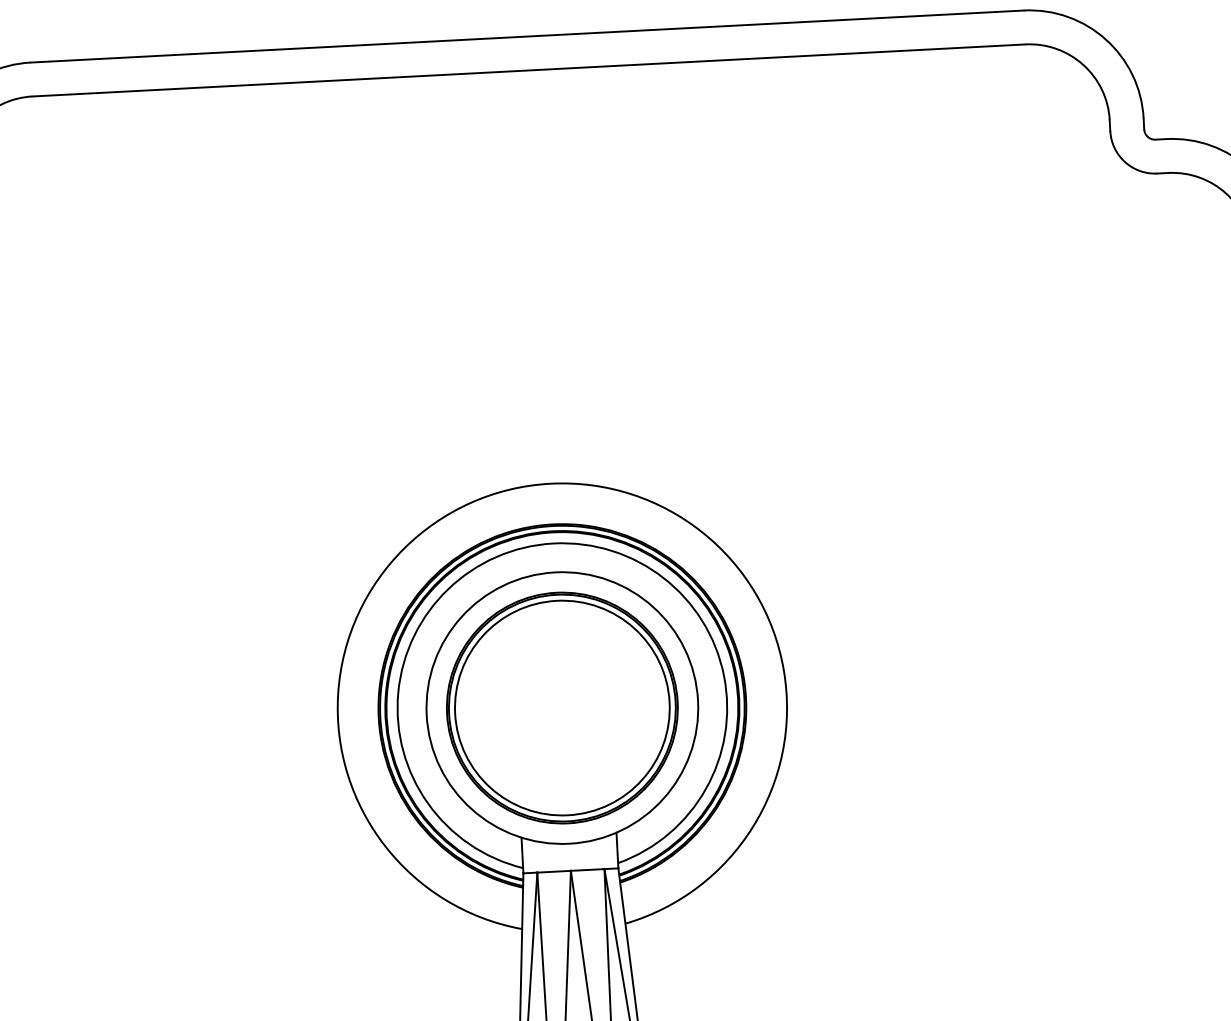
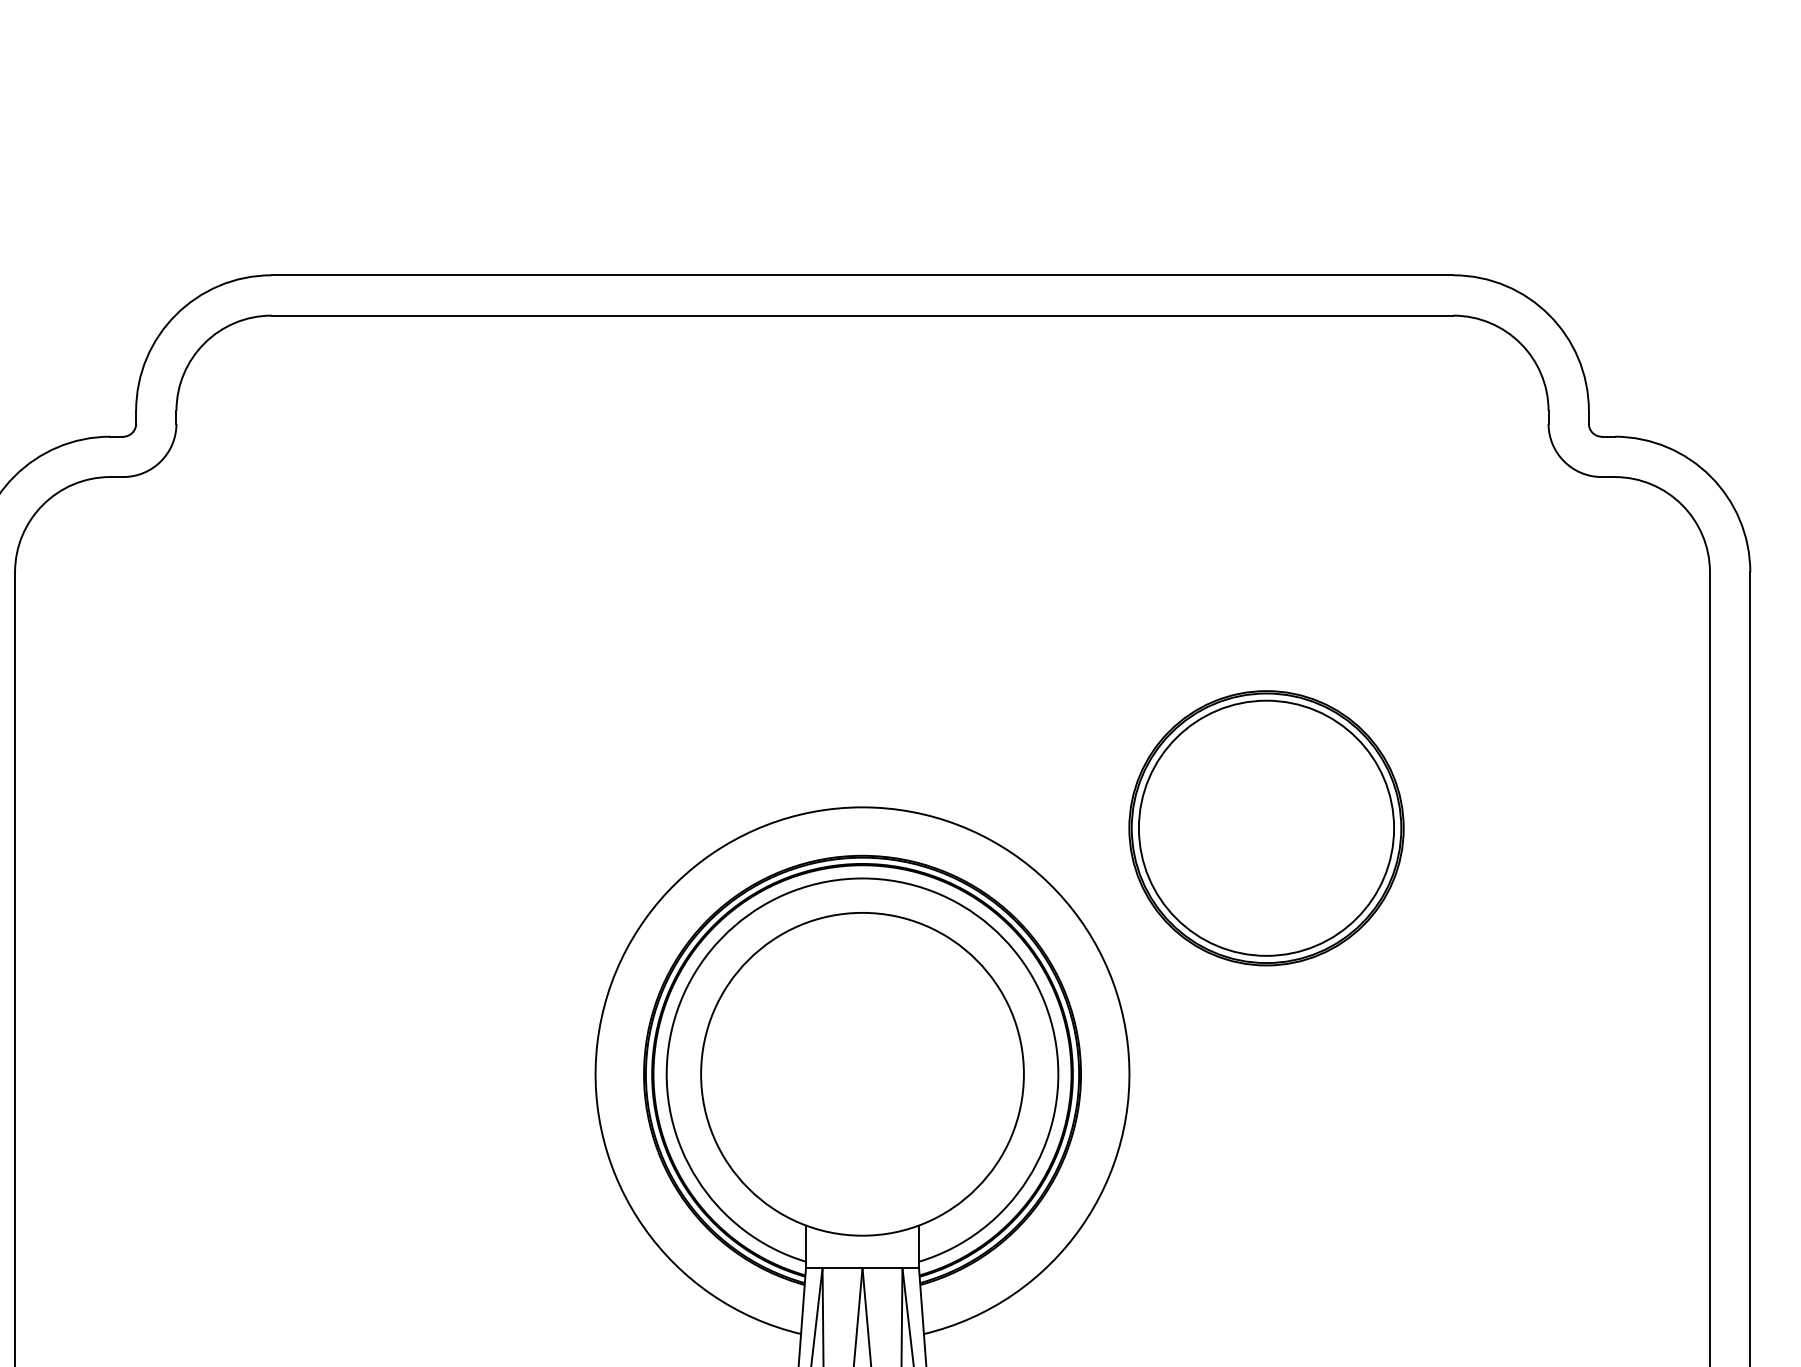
part: (562, 708) -> (1266, 828), moved

